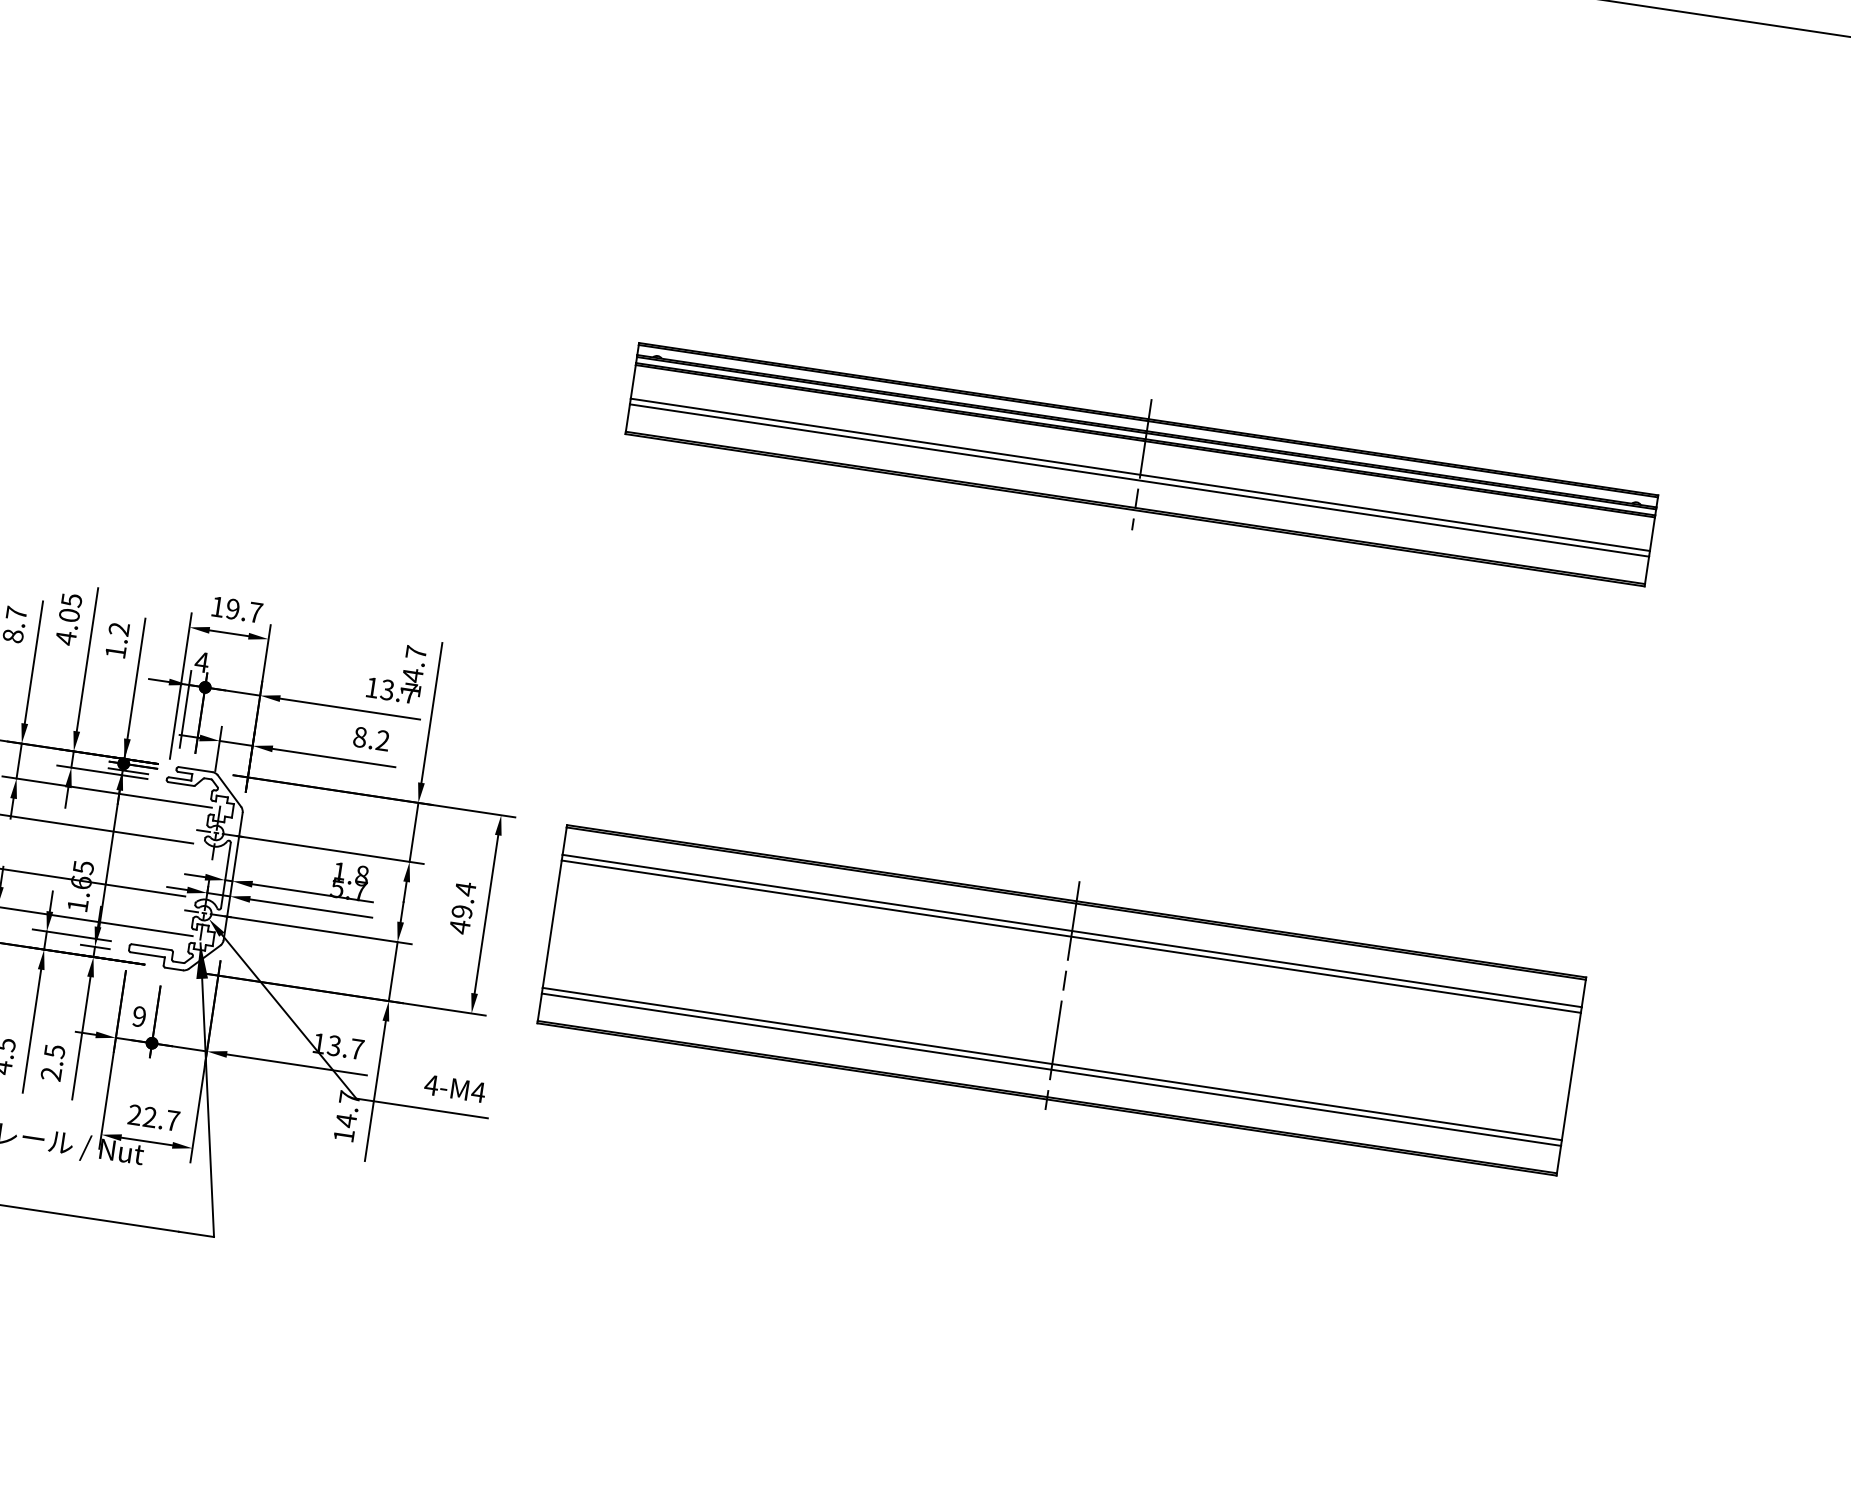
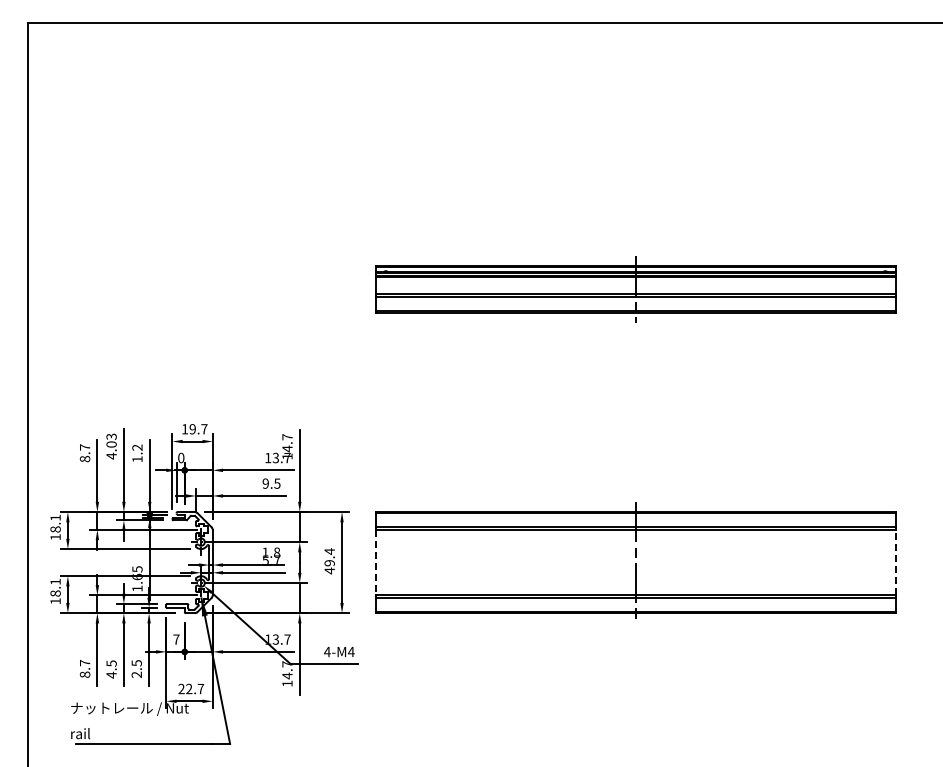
text: (69, 599) -> (110, 436), 4.05 -> 4.03
text: (200, 661) -> (180, 457), 4 -> 0
text: (371, 738) -> (271, 483), 8.2 -> 9.5
line: (551, 925) -> (375, 563), solid -> dashed
text: (139, 1016) -> (176, 639), 9 -> 7
line: (1571, 1076) -> (895, 562), solid -> dashed

